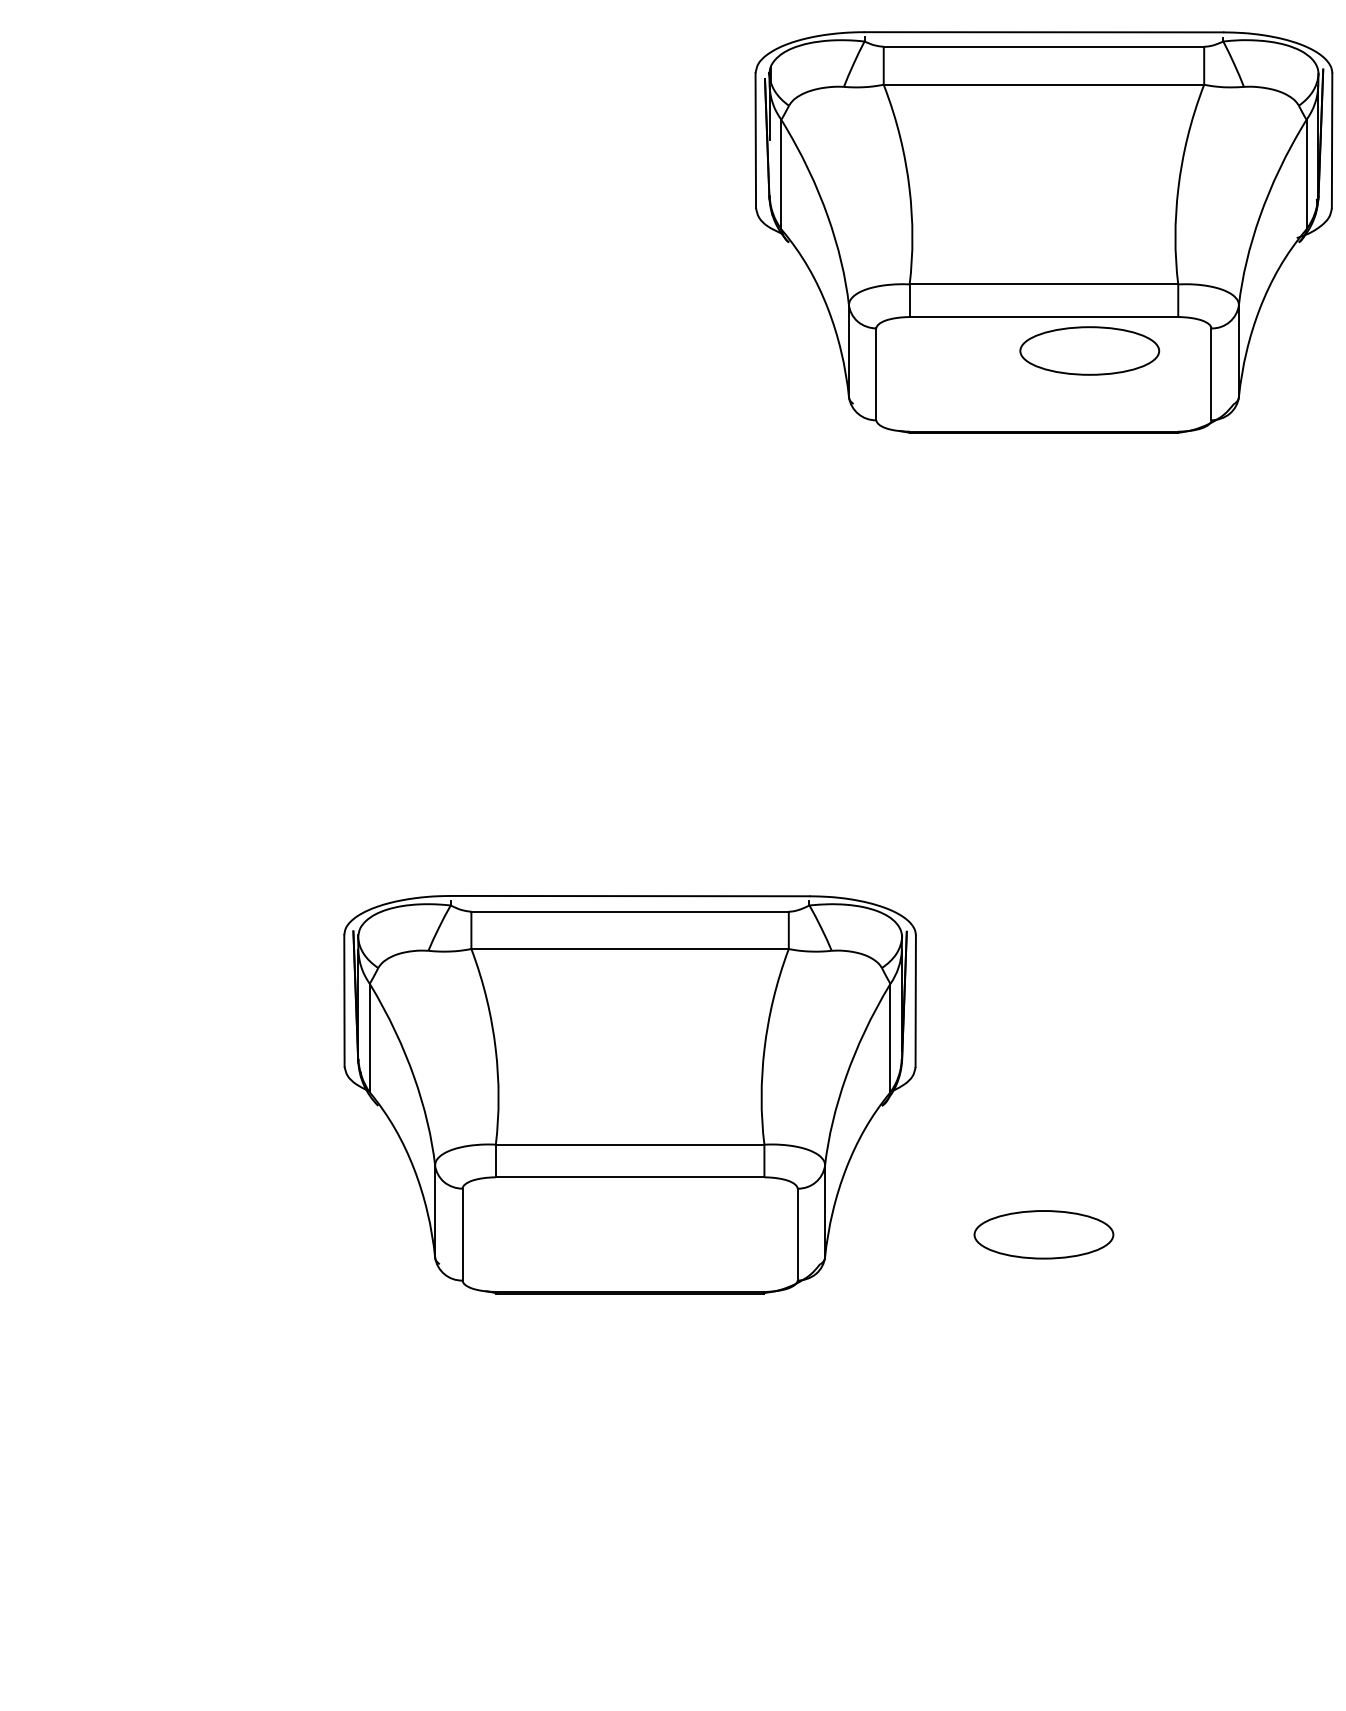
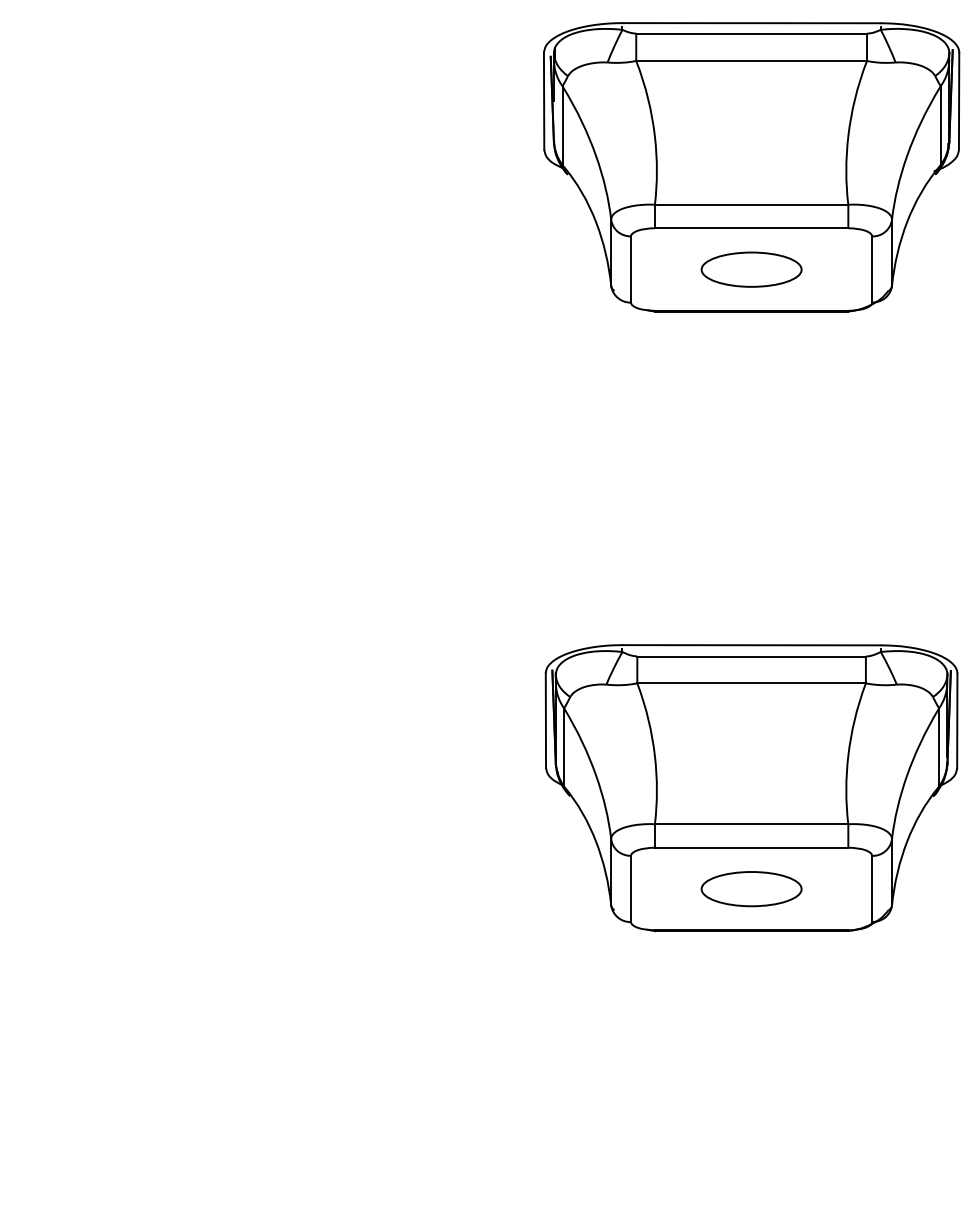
part: (1089, 350) -> (751, 269), moved
part: (629, 1095) -> (751, 788), moved

